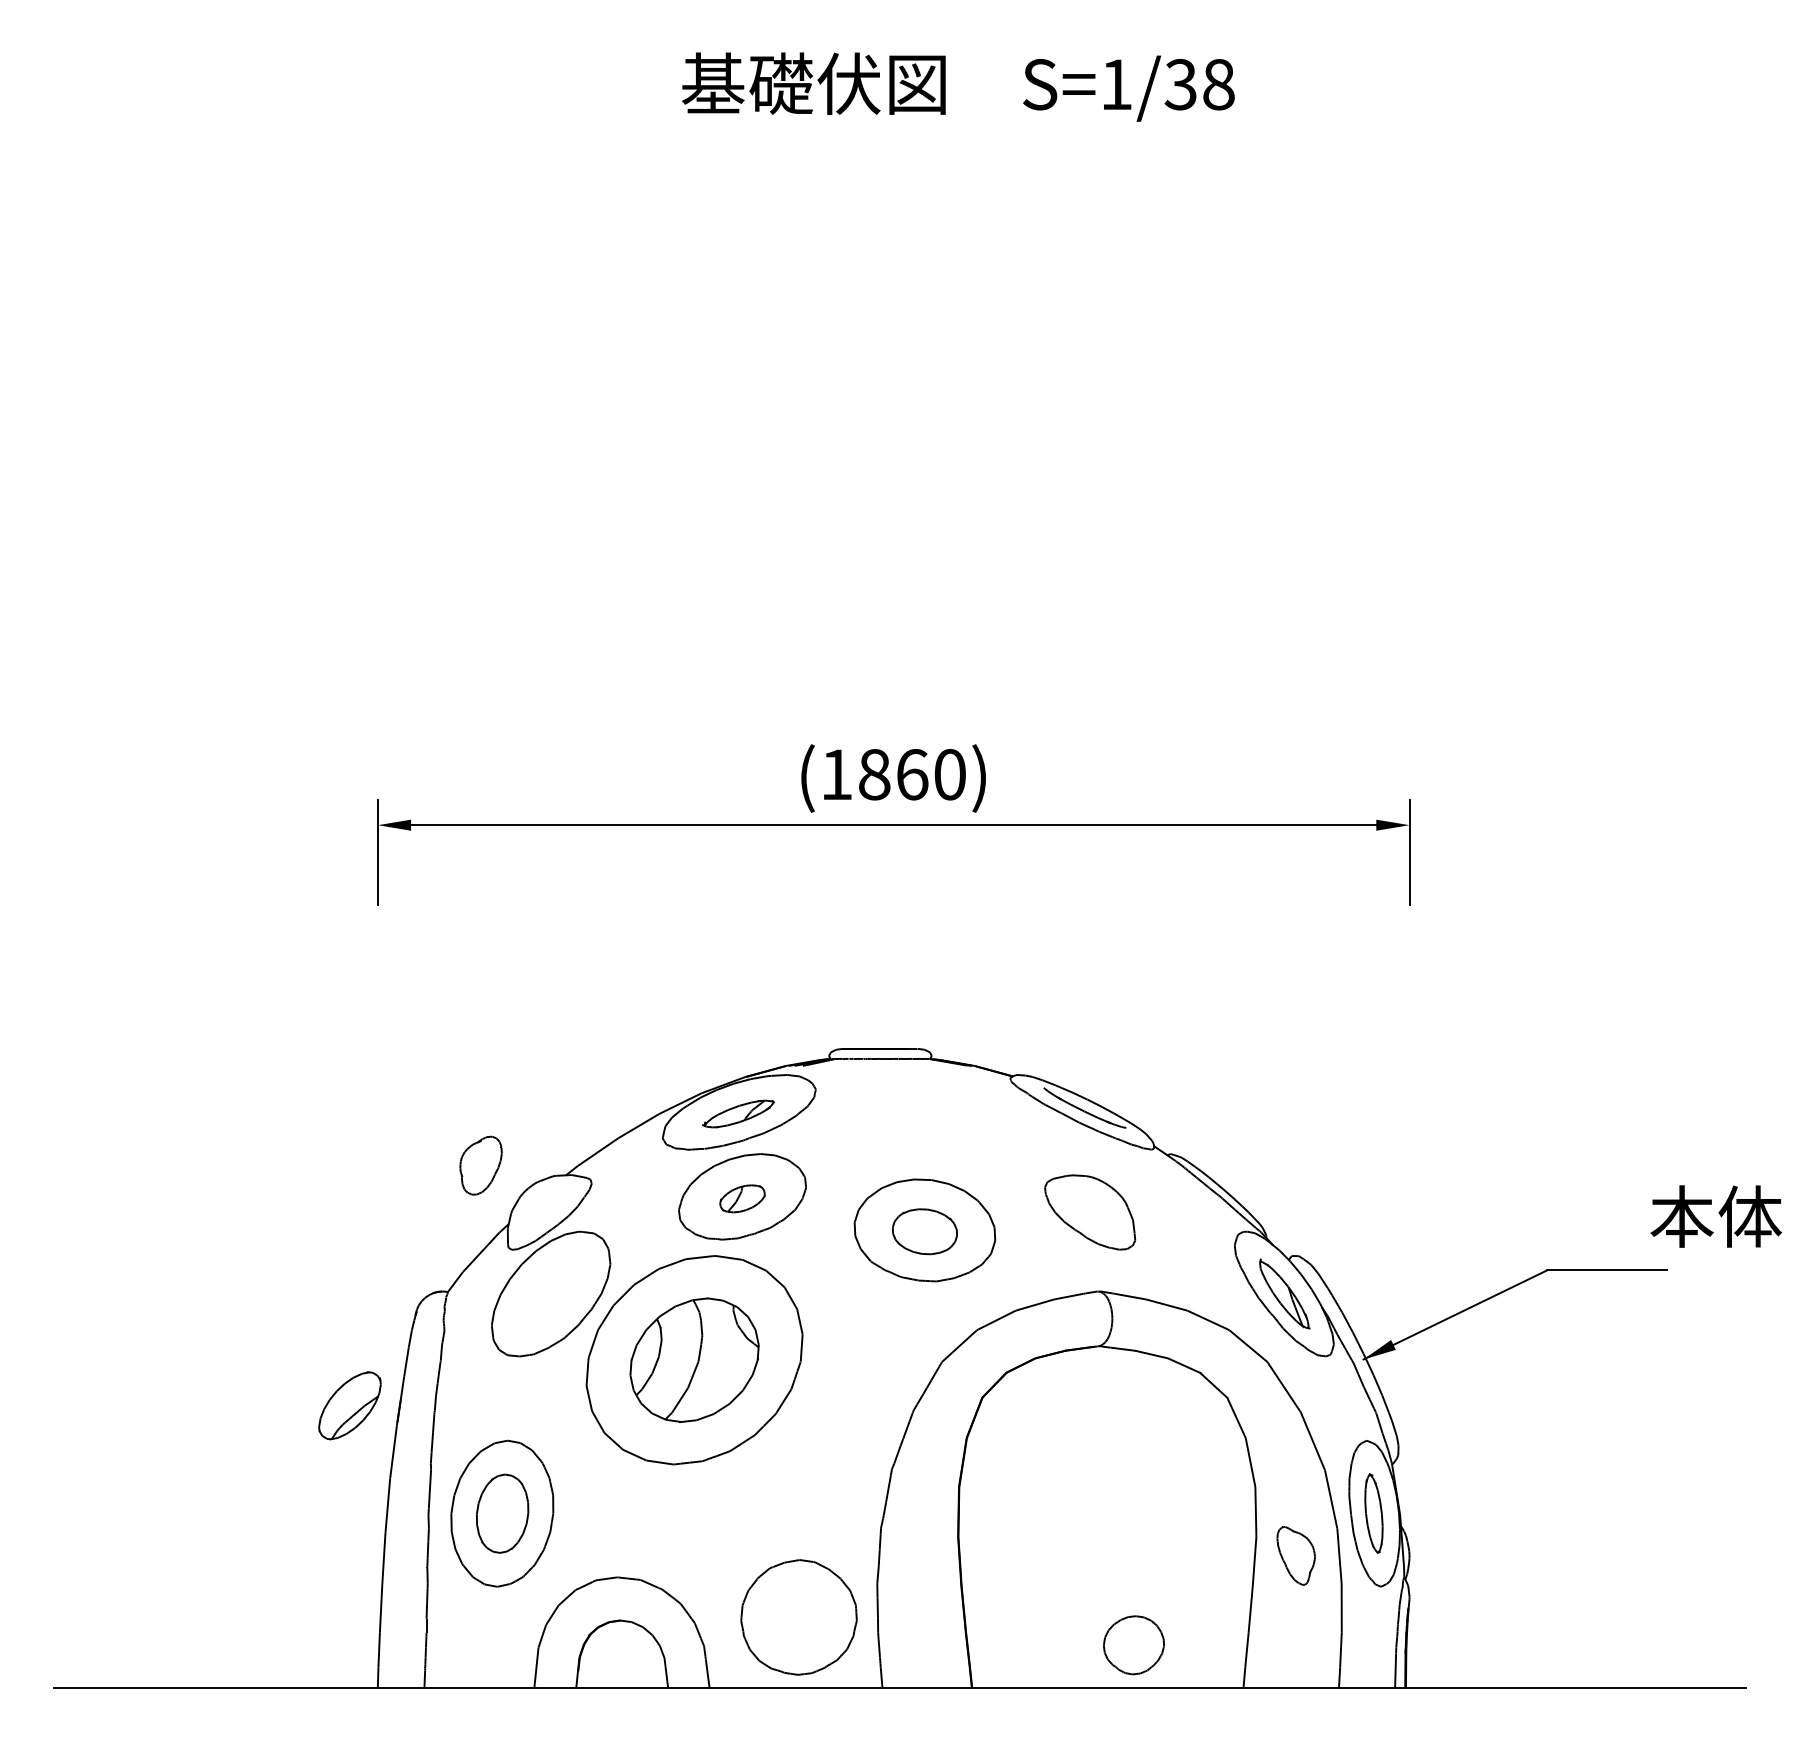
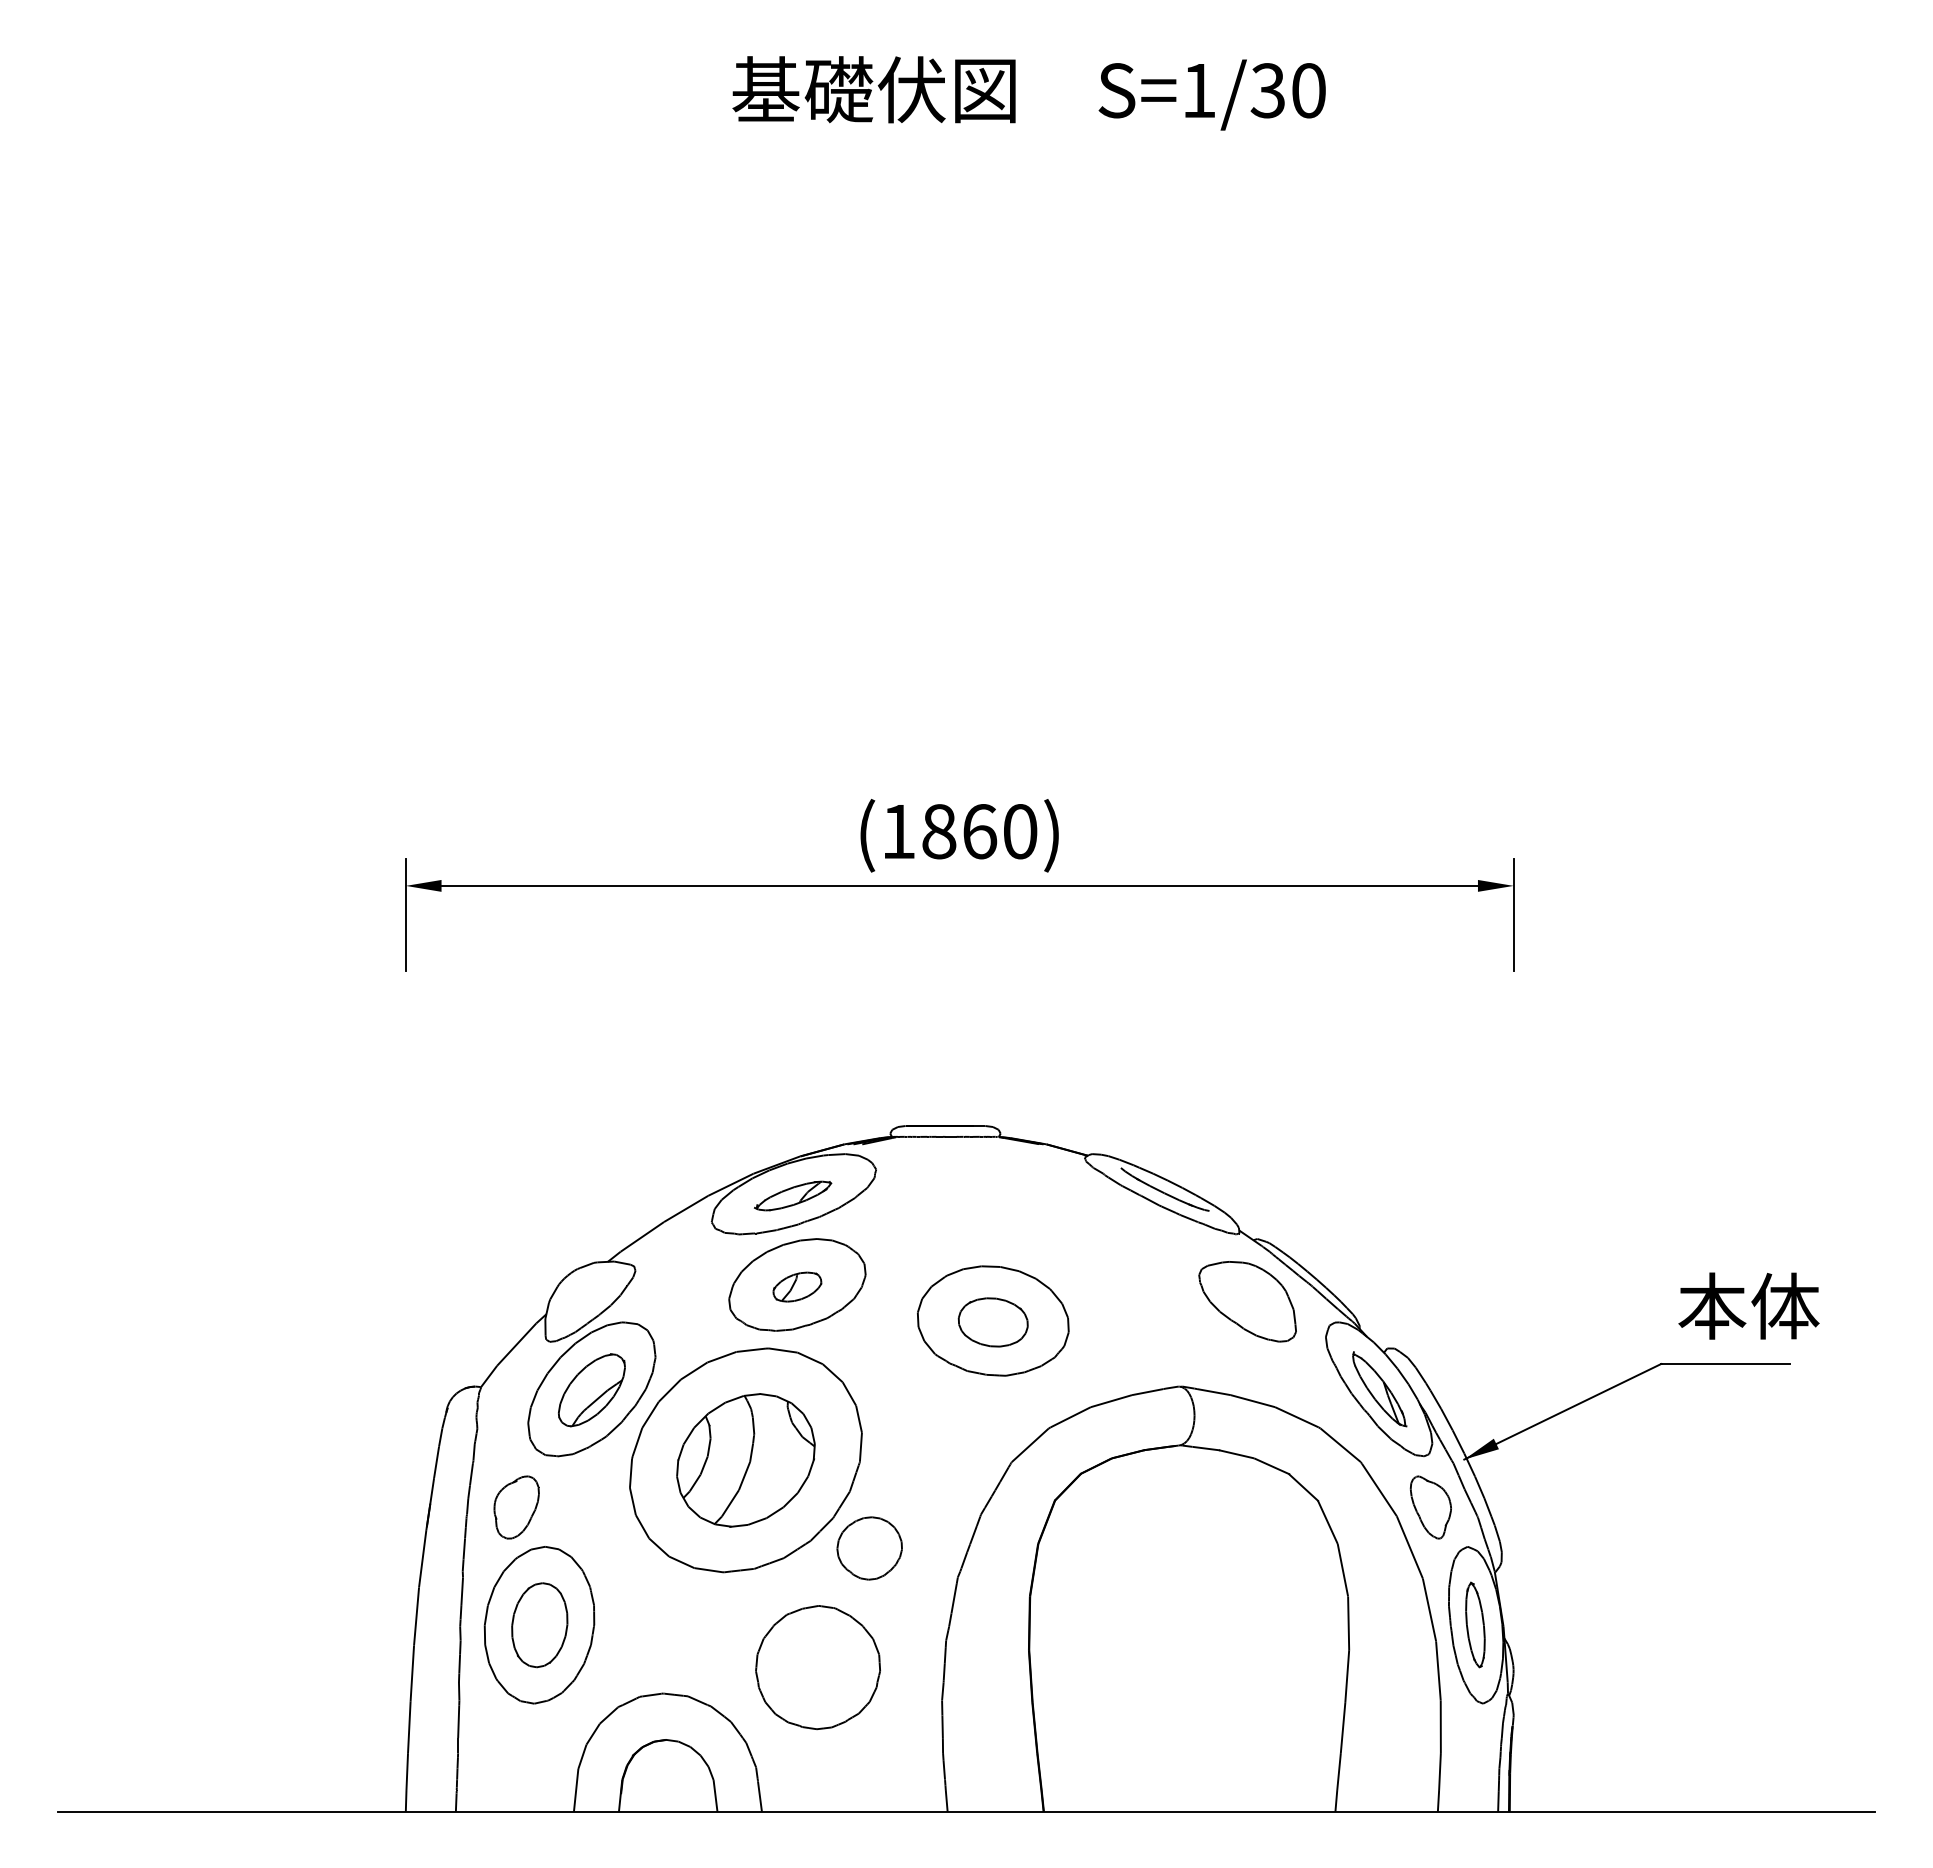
text: (1218, 84) -> (1308, 90), S=1/38 -> S=1/30
part: (480, 1165) -> (516, 1507), moved
part: (1089, 1212) -> (1247, 1301), moved
text: (1715, 1215) -> (1748, 1305), moved
part: (349, 1405) -> (591, 1390), moved
part: (1295, 1555) -> (1430, 1507), moved
part: (798, 1617) -> (817, 1667), moved
part: (1133, 1645) -> (869, 1548), moved

